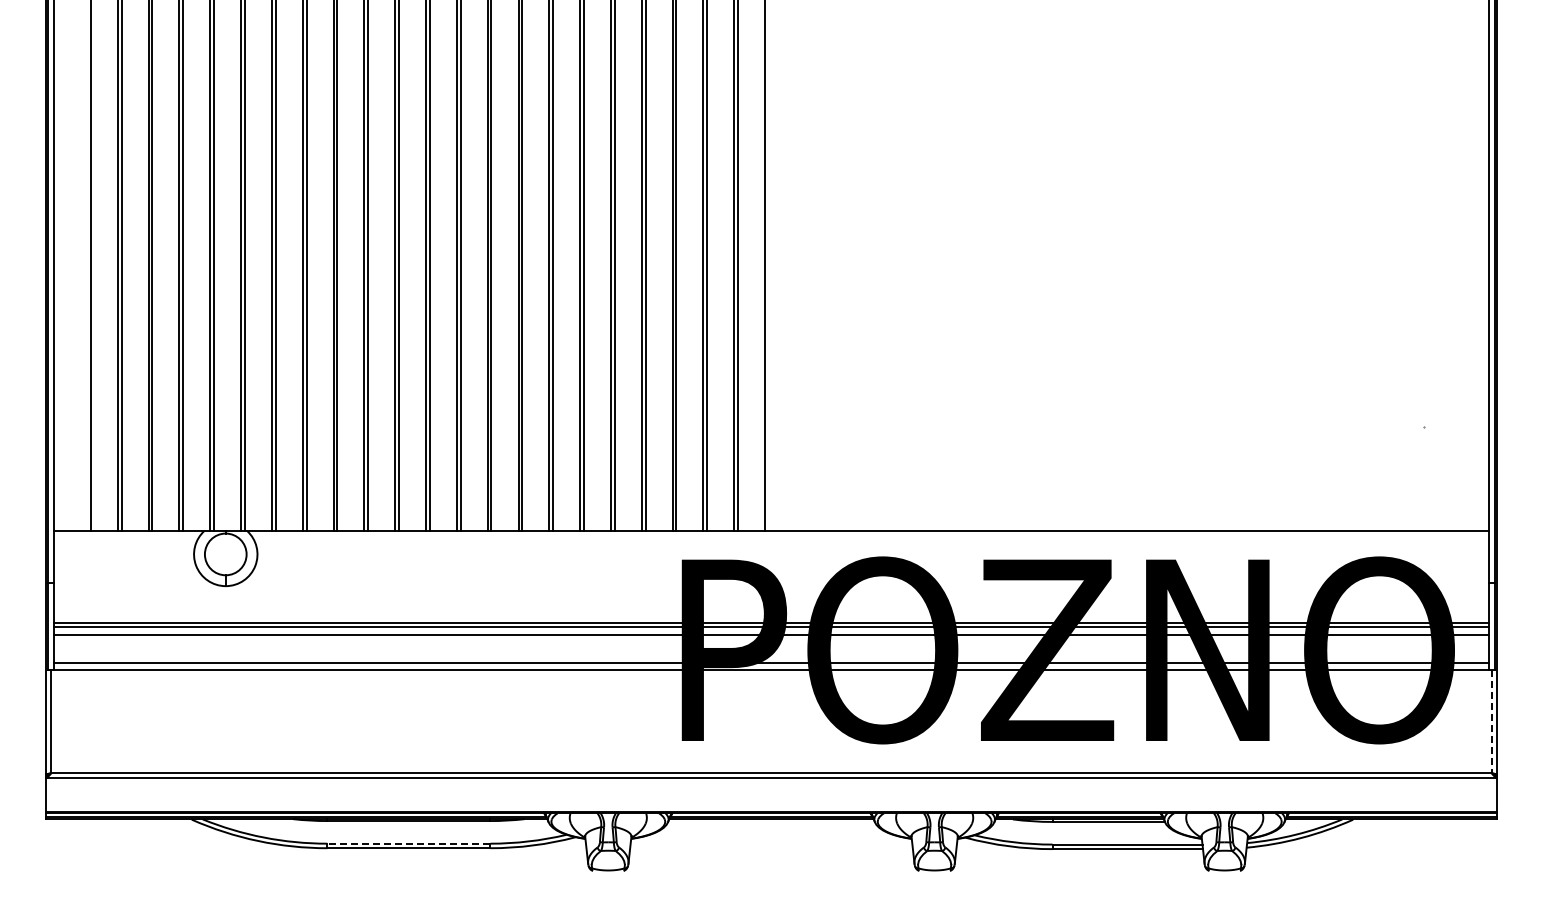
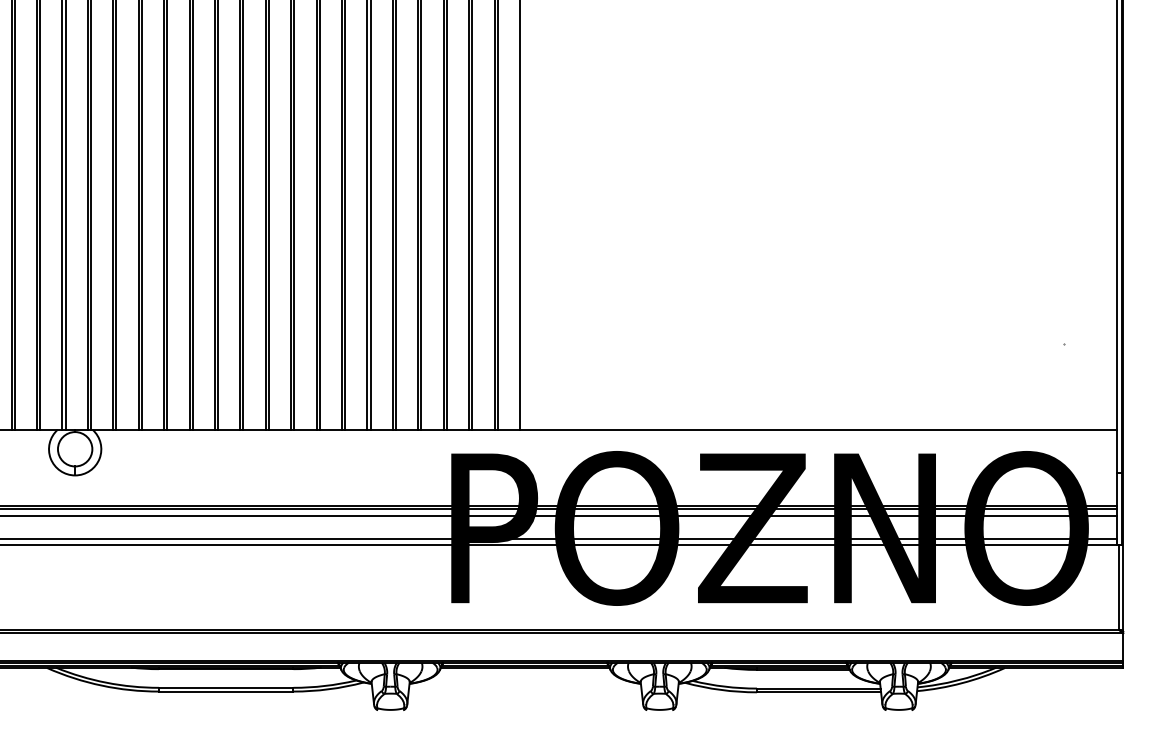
line: (1492, 721) -> (1119, 587), dashed -> solid
line: (408, 843) -> (225, 687), dashed -> solid

